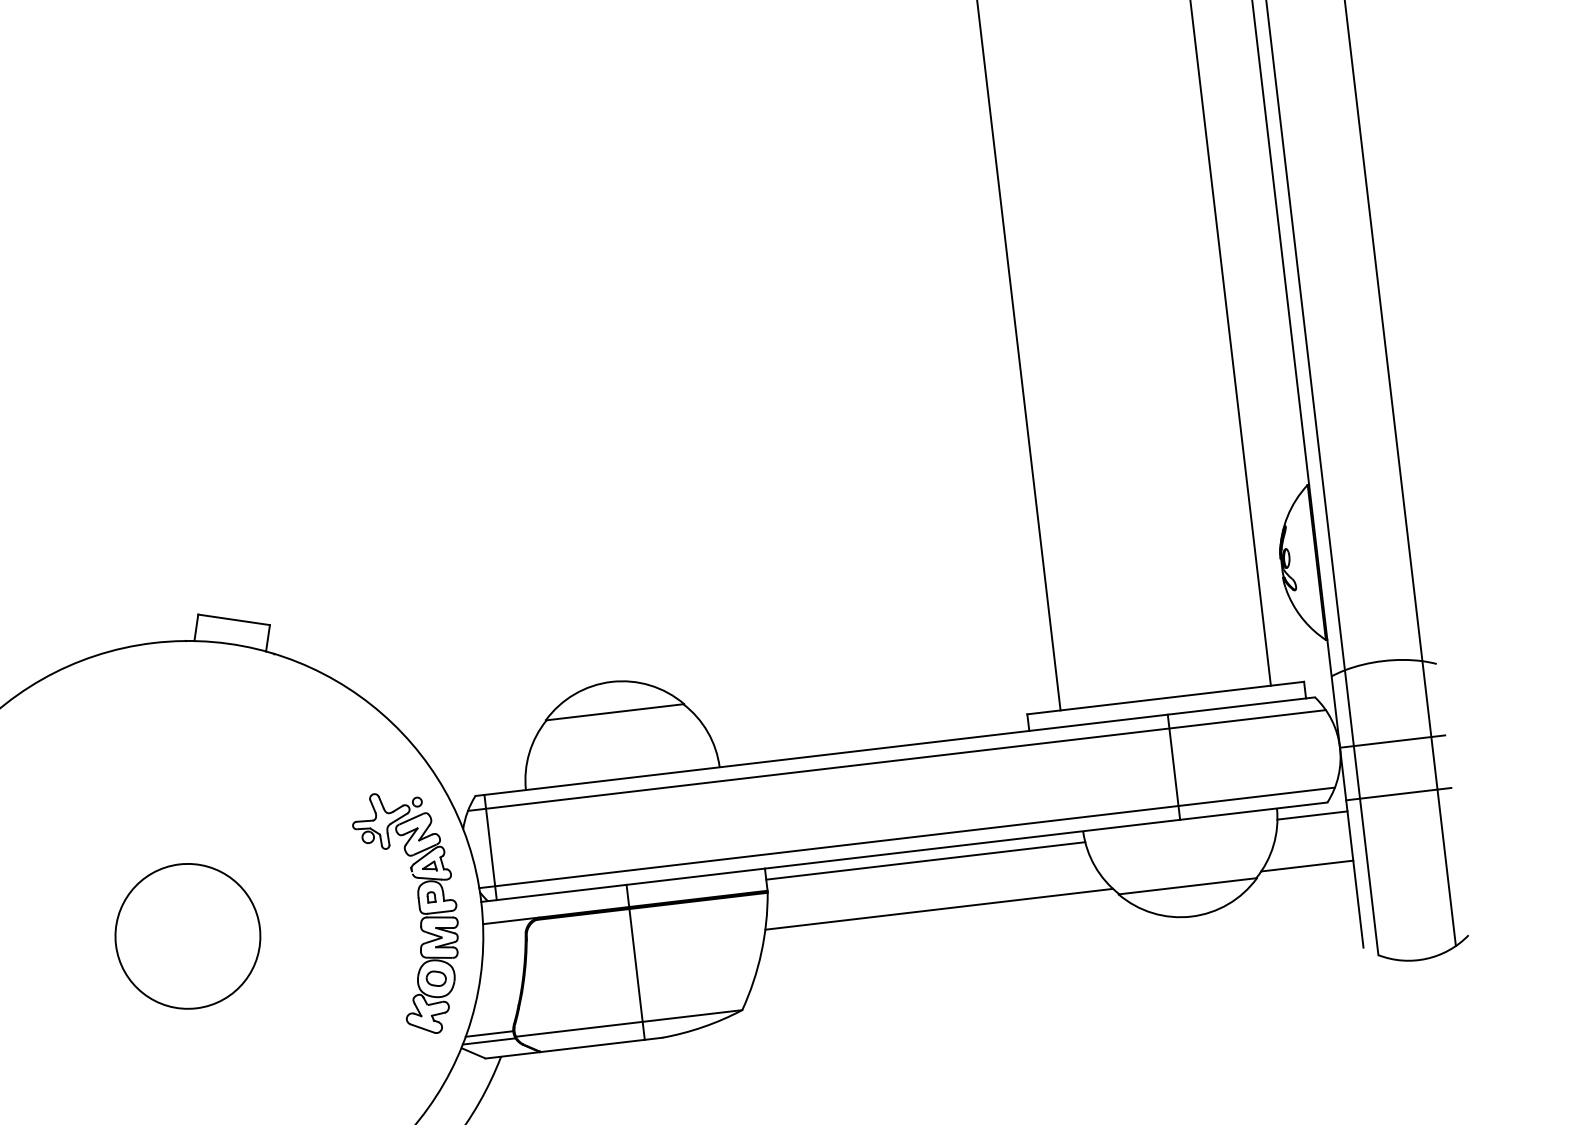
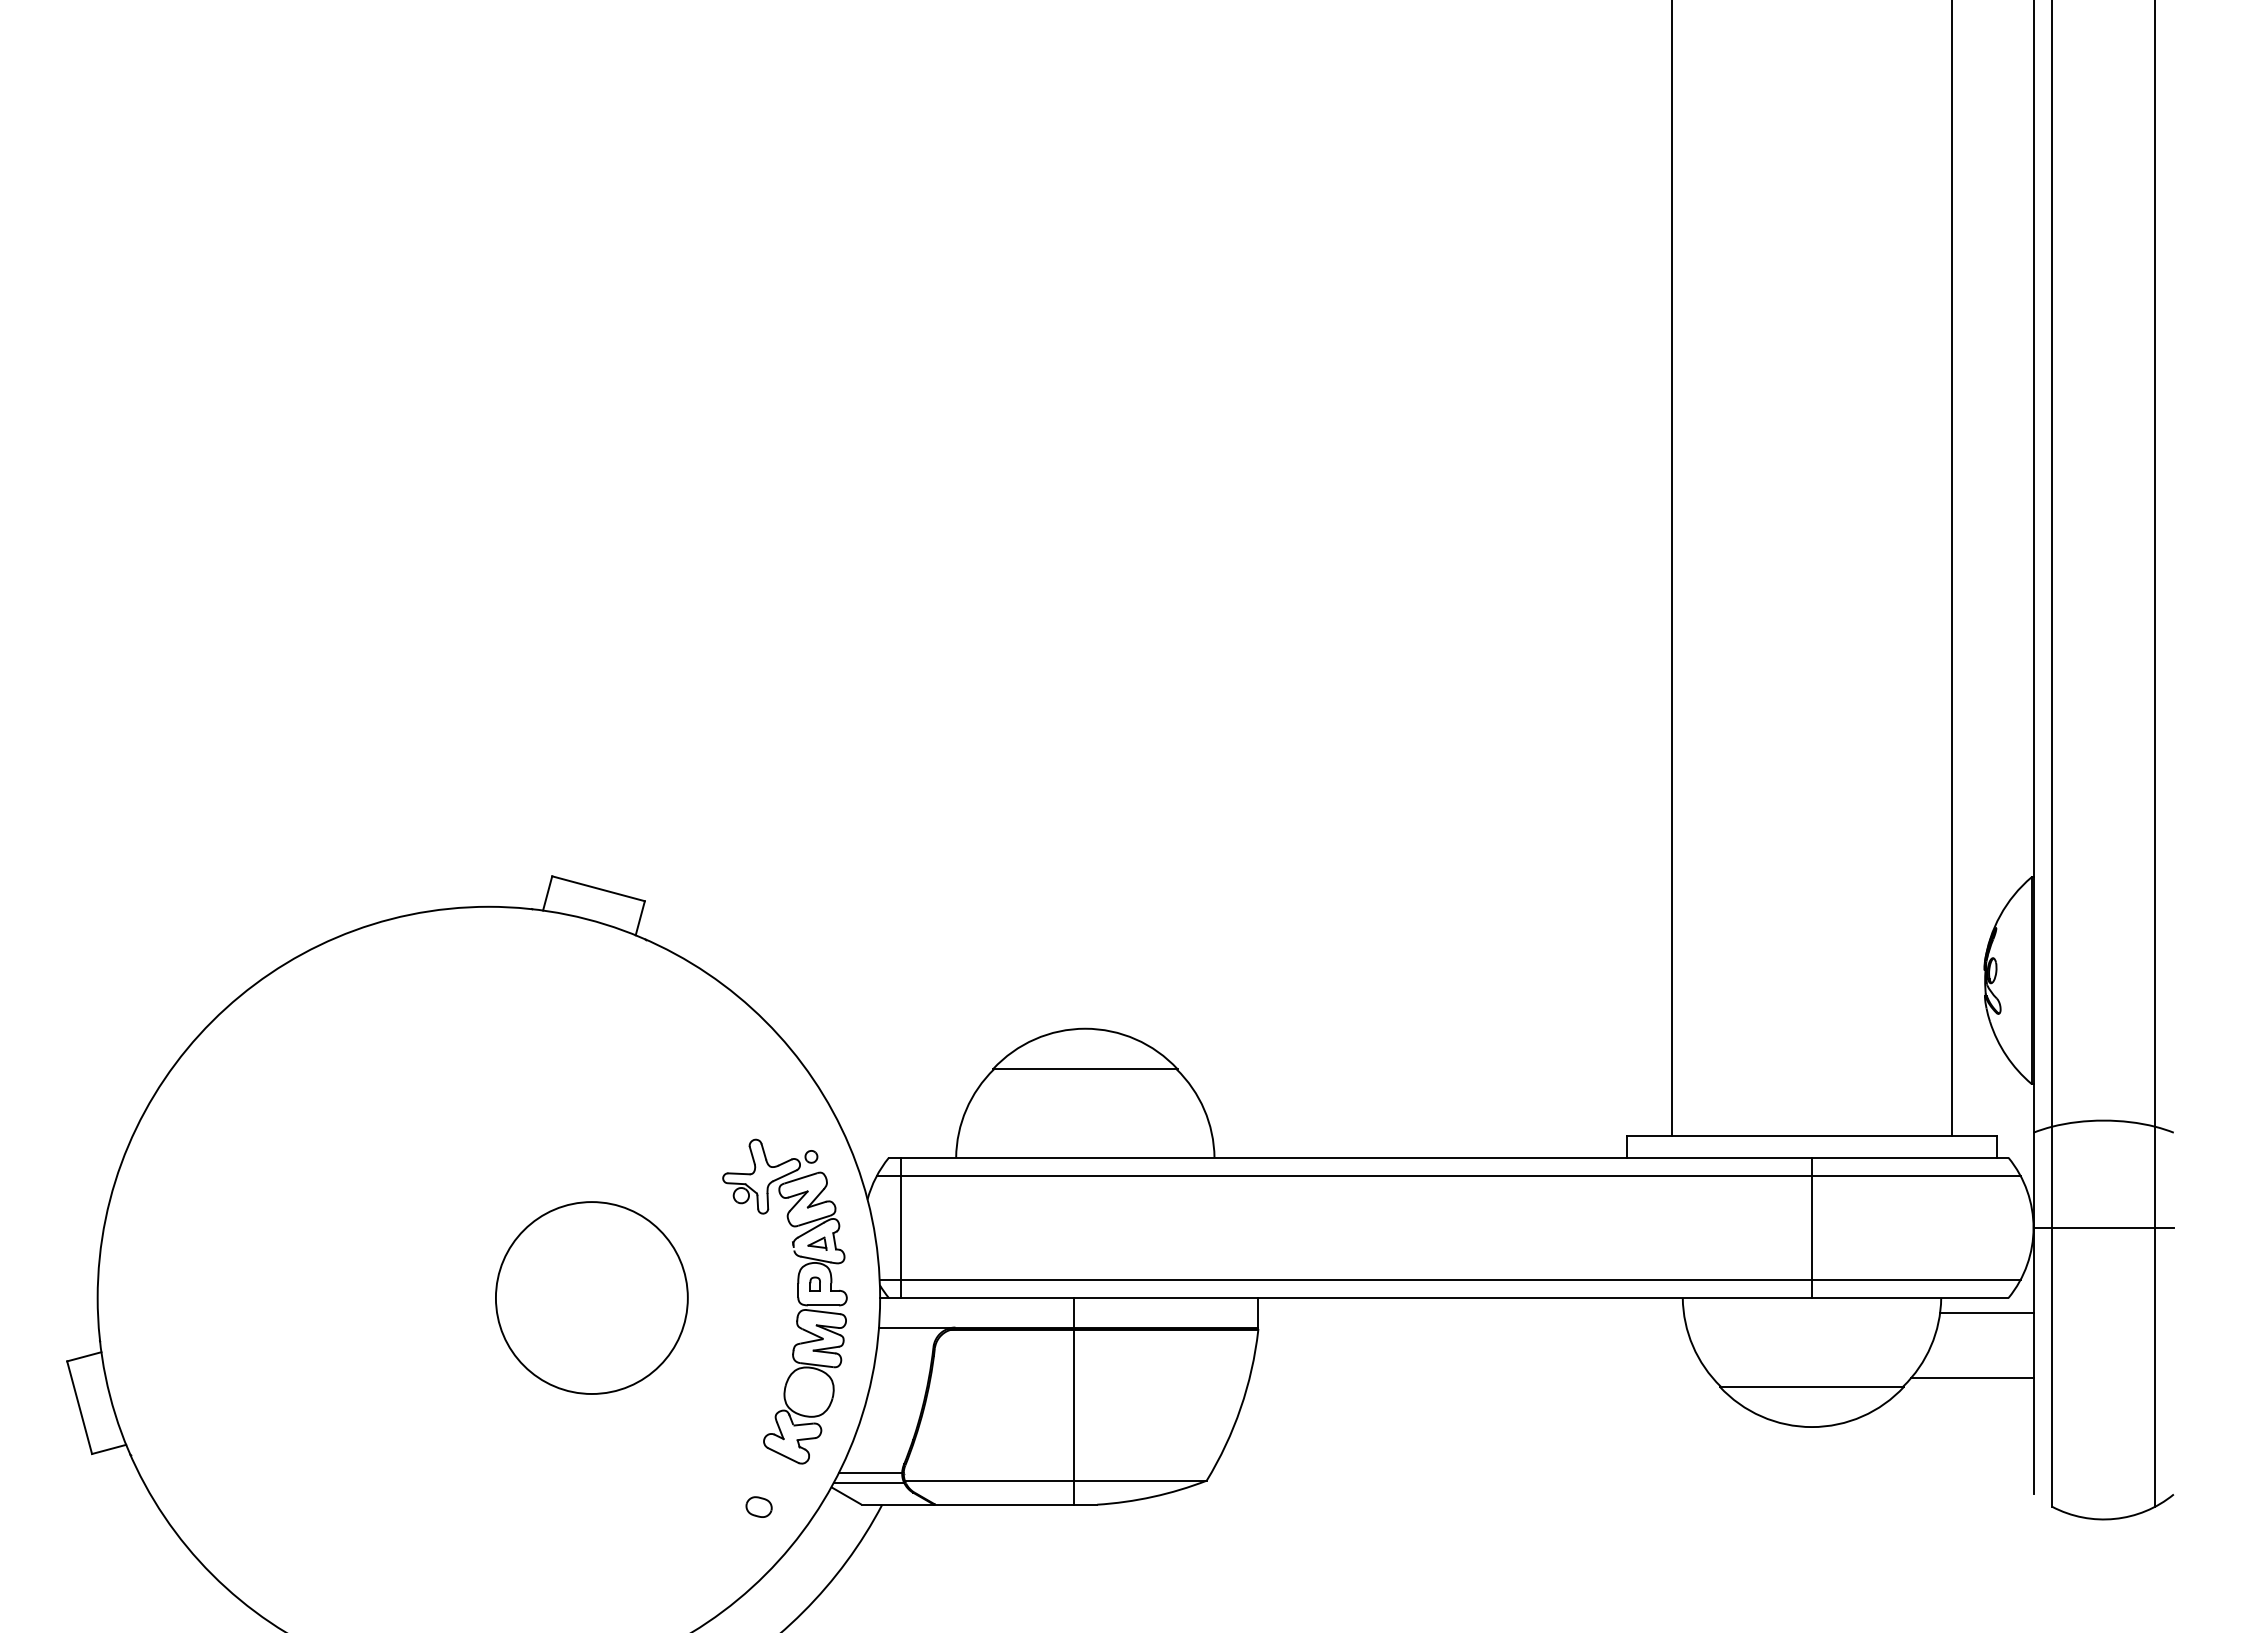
line: (1398, 794) -> (2103, 1298), removed
line: (925, 860) -> (1470, 1312), removed
line: (939, 909) -> (1481, 1378), removed
circle: (187, 936) -> (591, 1297), moved
part: (435, 978) -> (758, 1506), moved

